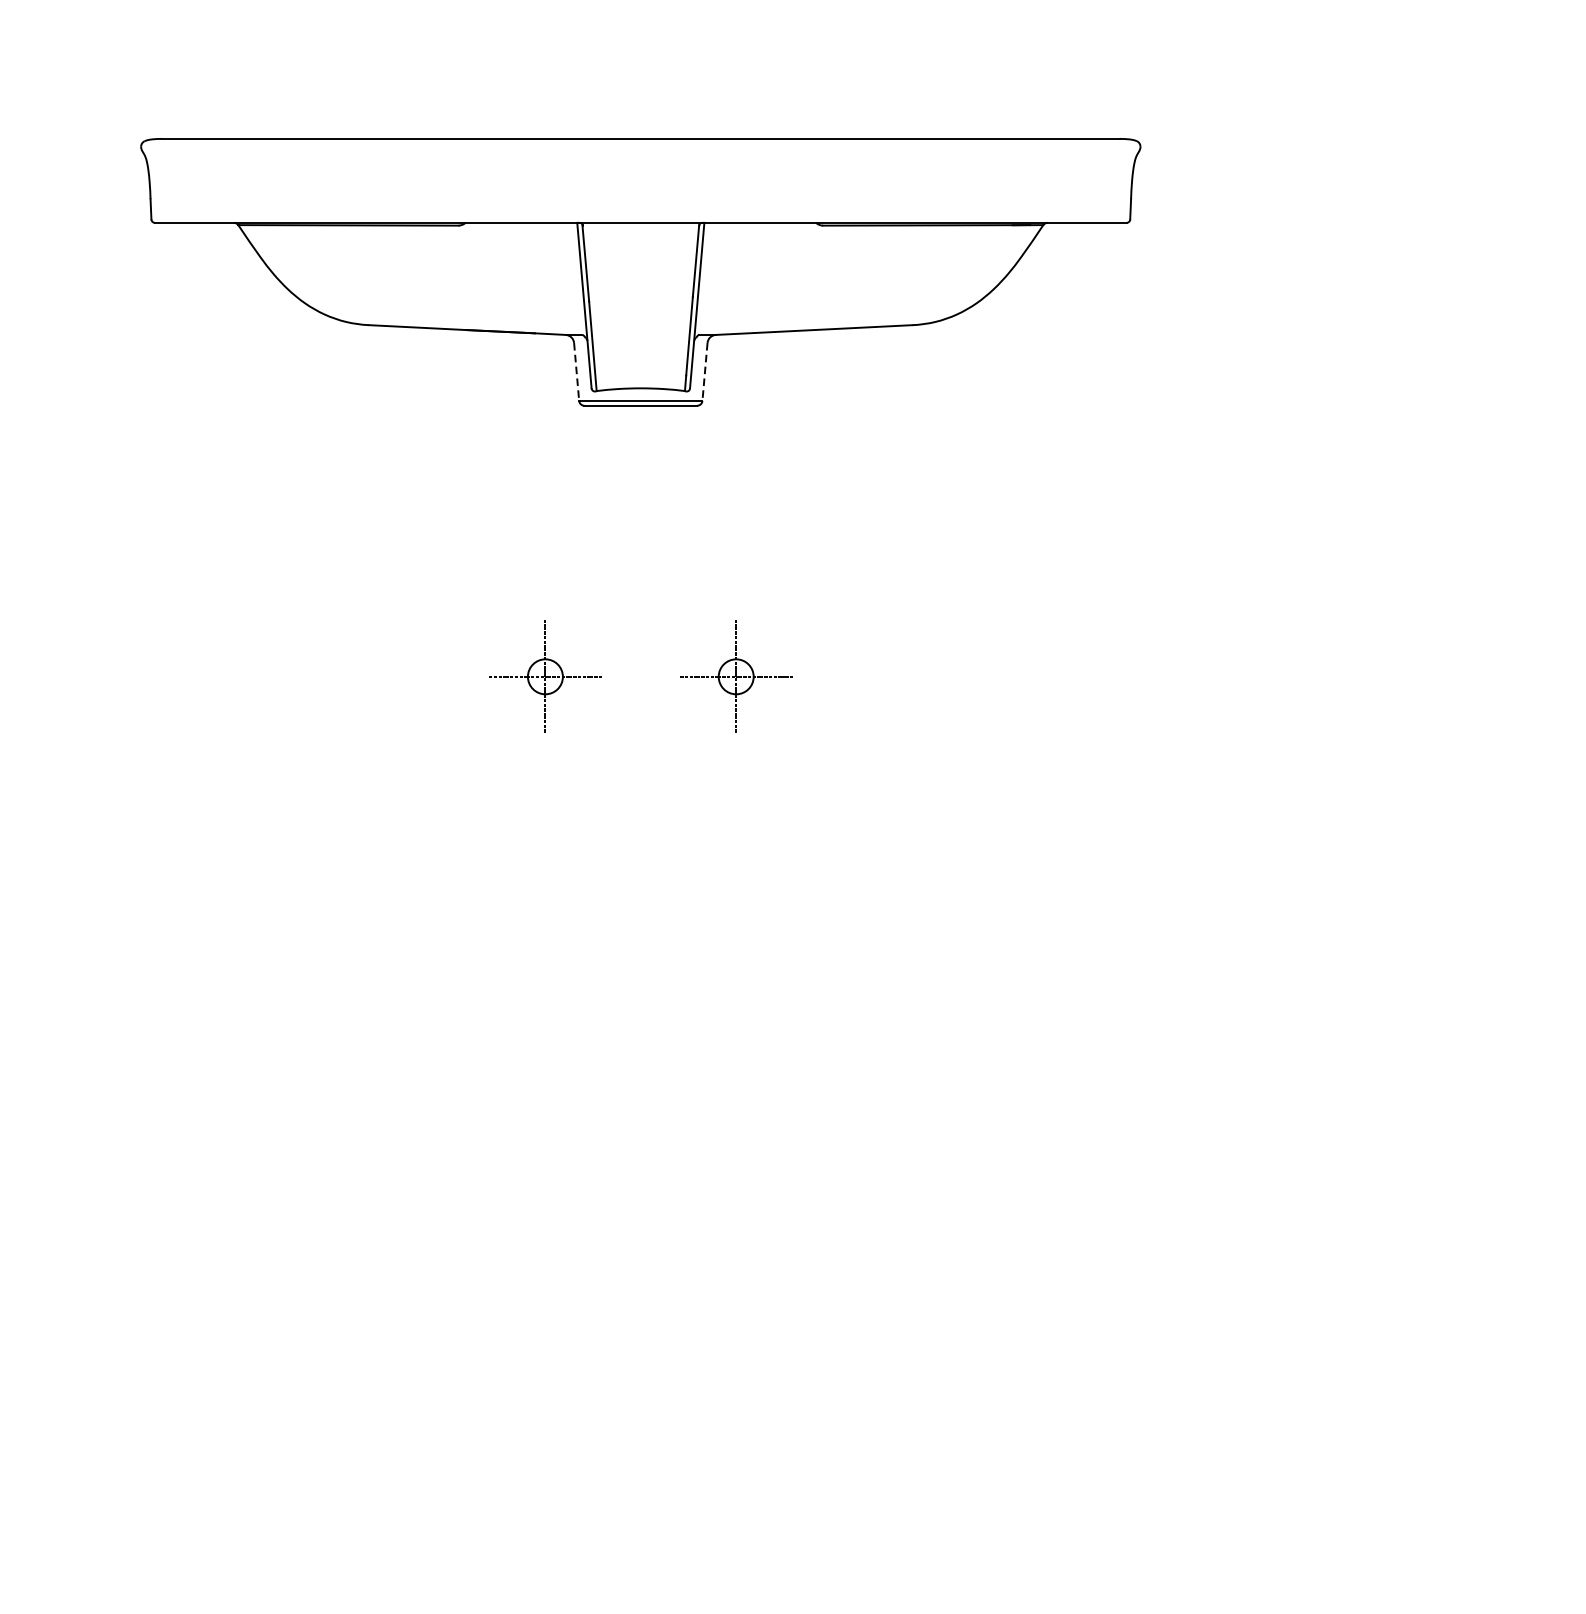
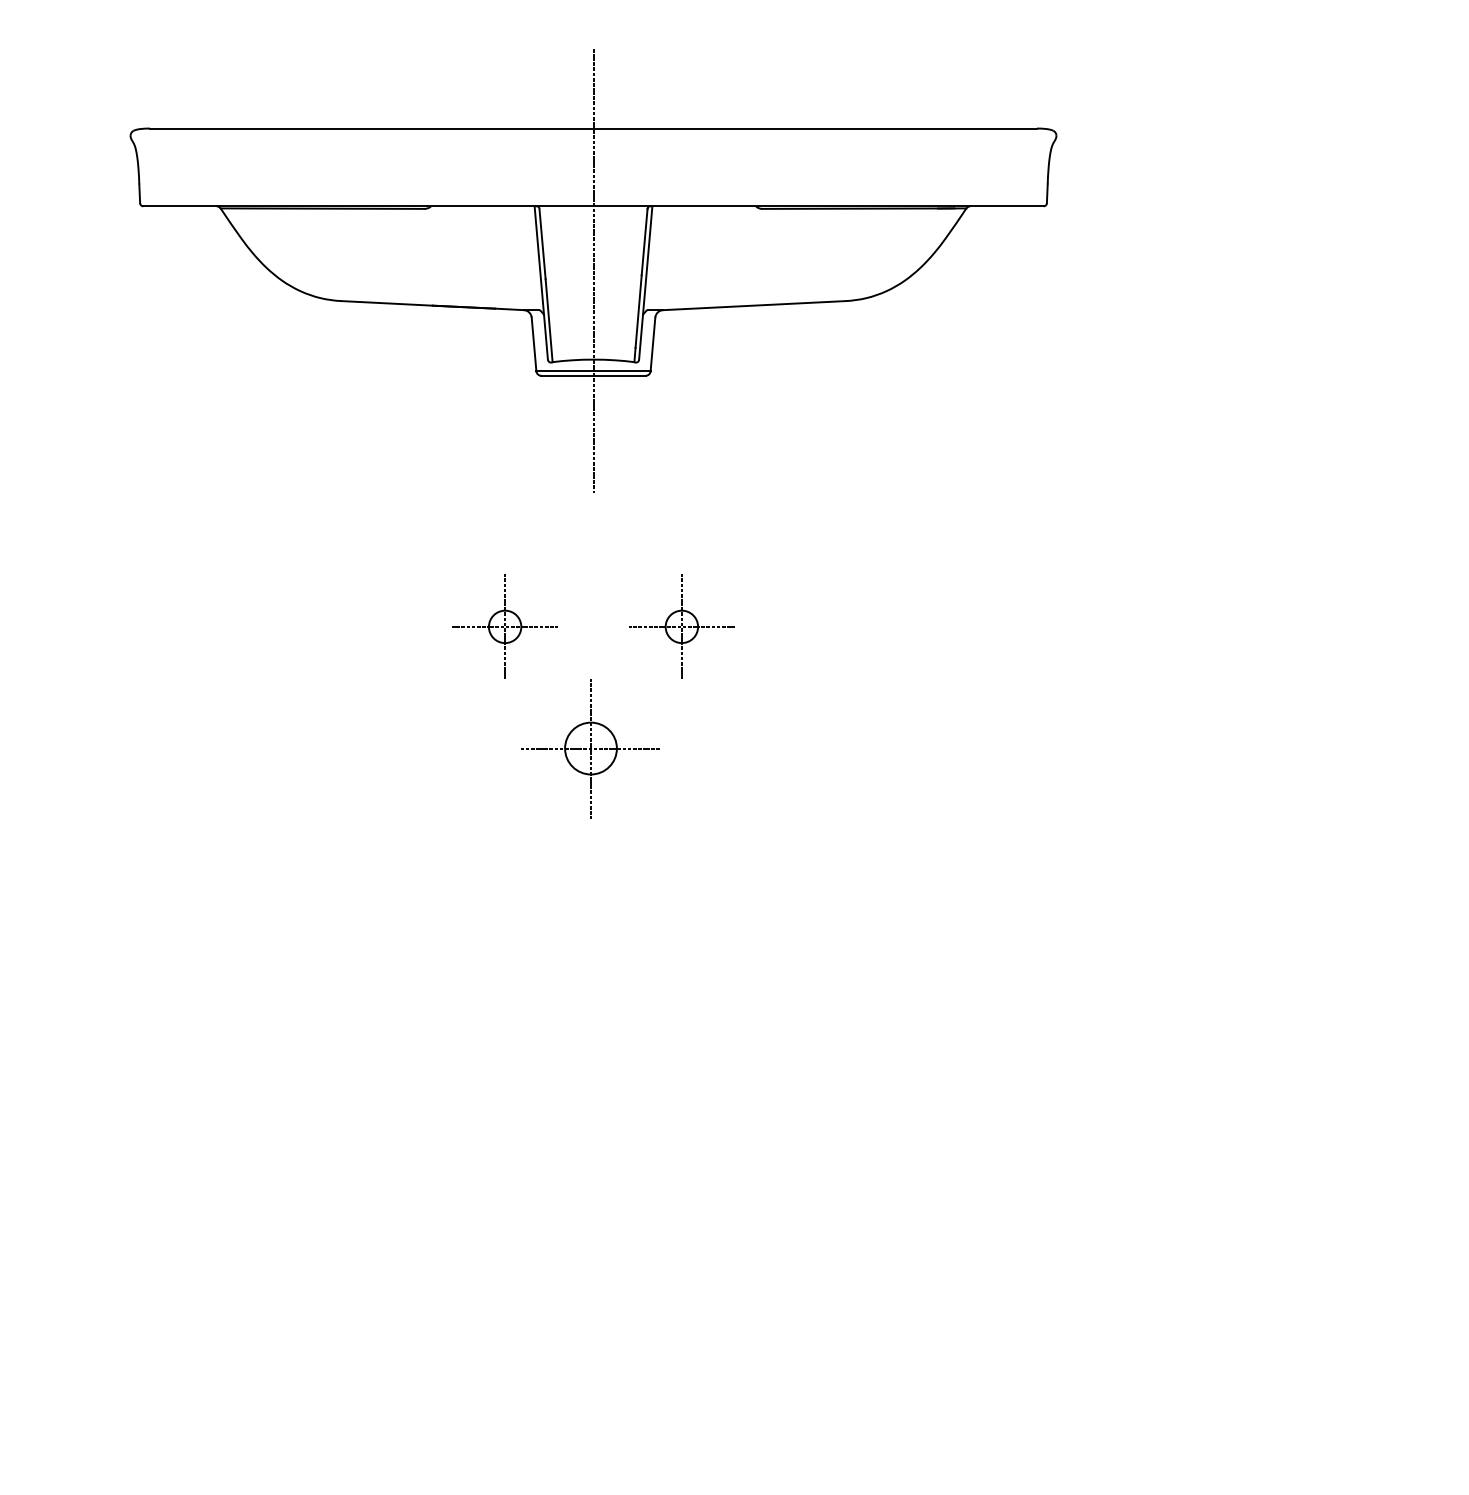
line: (640, 292) -> (593, 270), added
line: (577, 372) -> (534, 344), dashed -> solid
line: (704, 372) -> (652, 344), dashed -> solid
part: (637, 808) -> (590, 748), added

